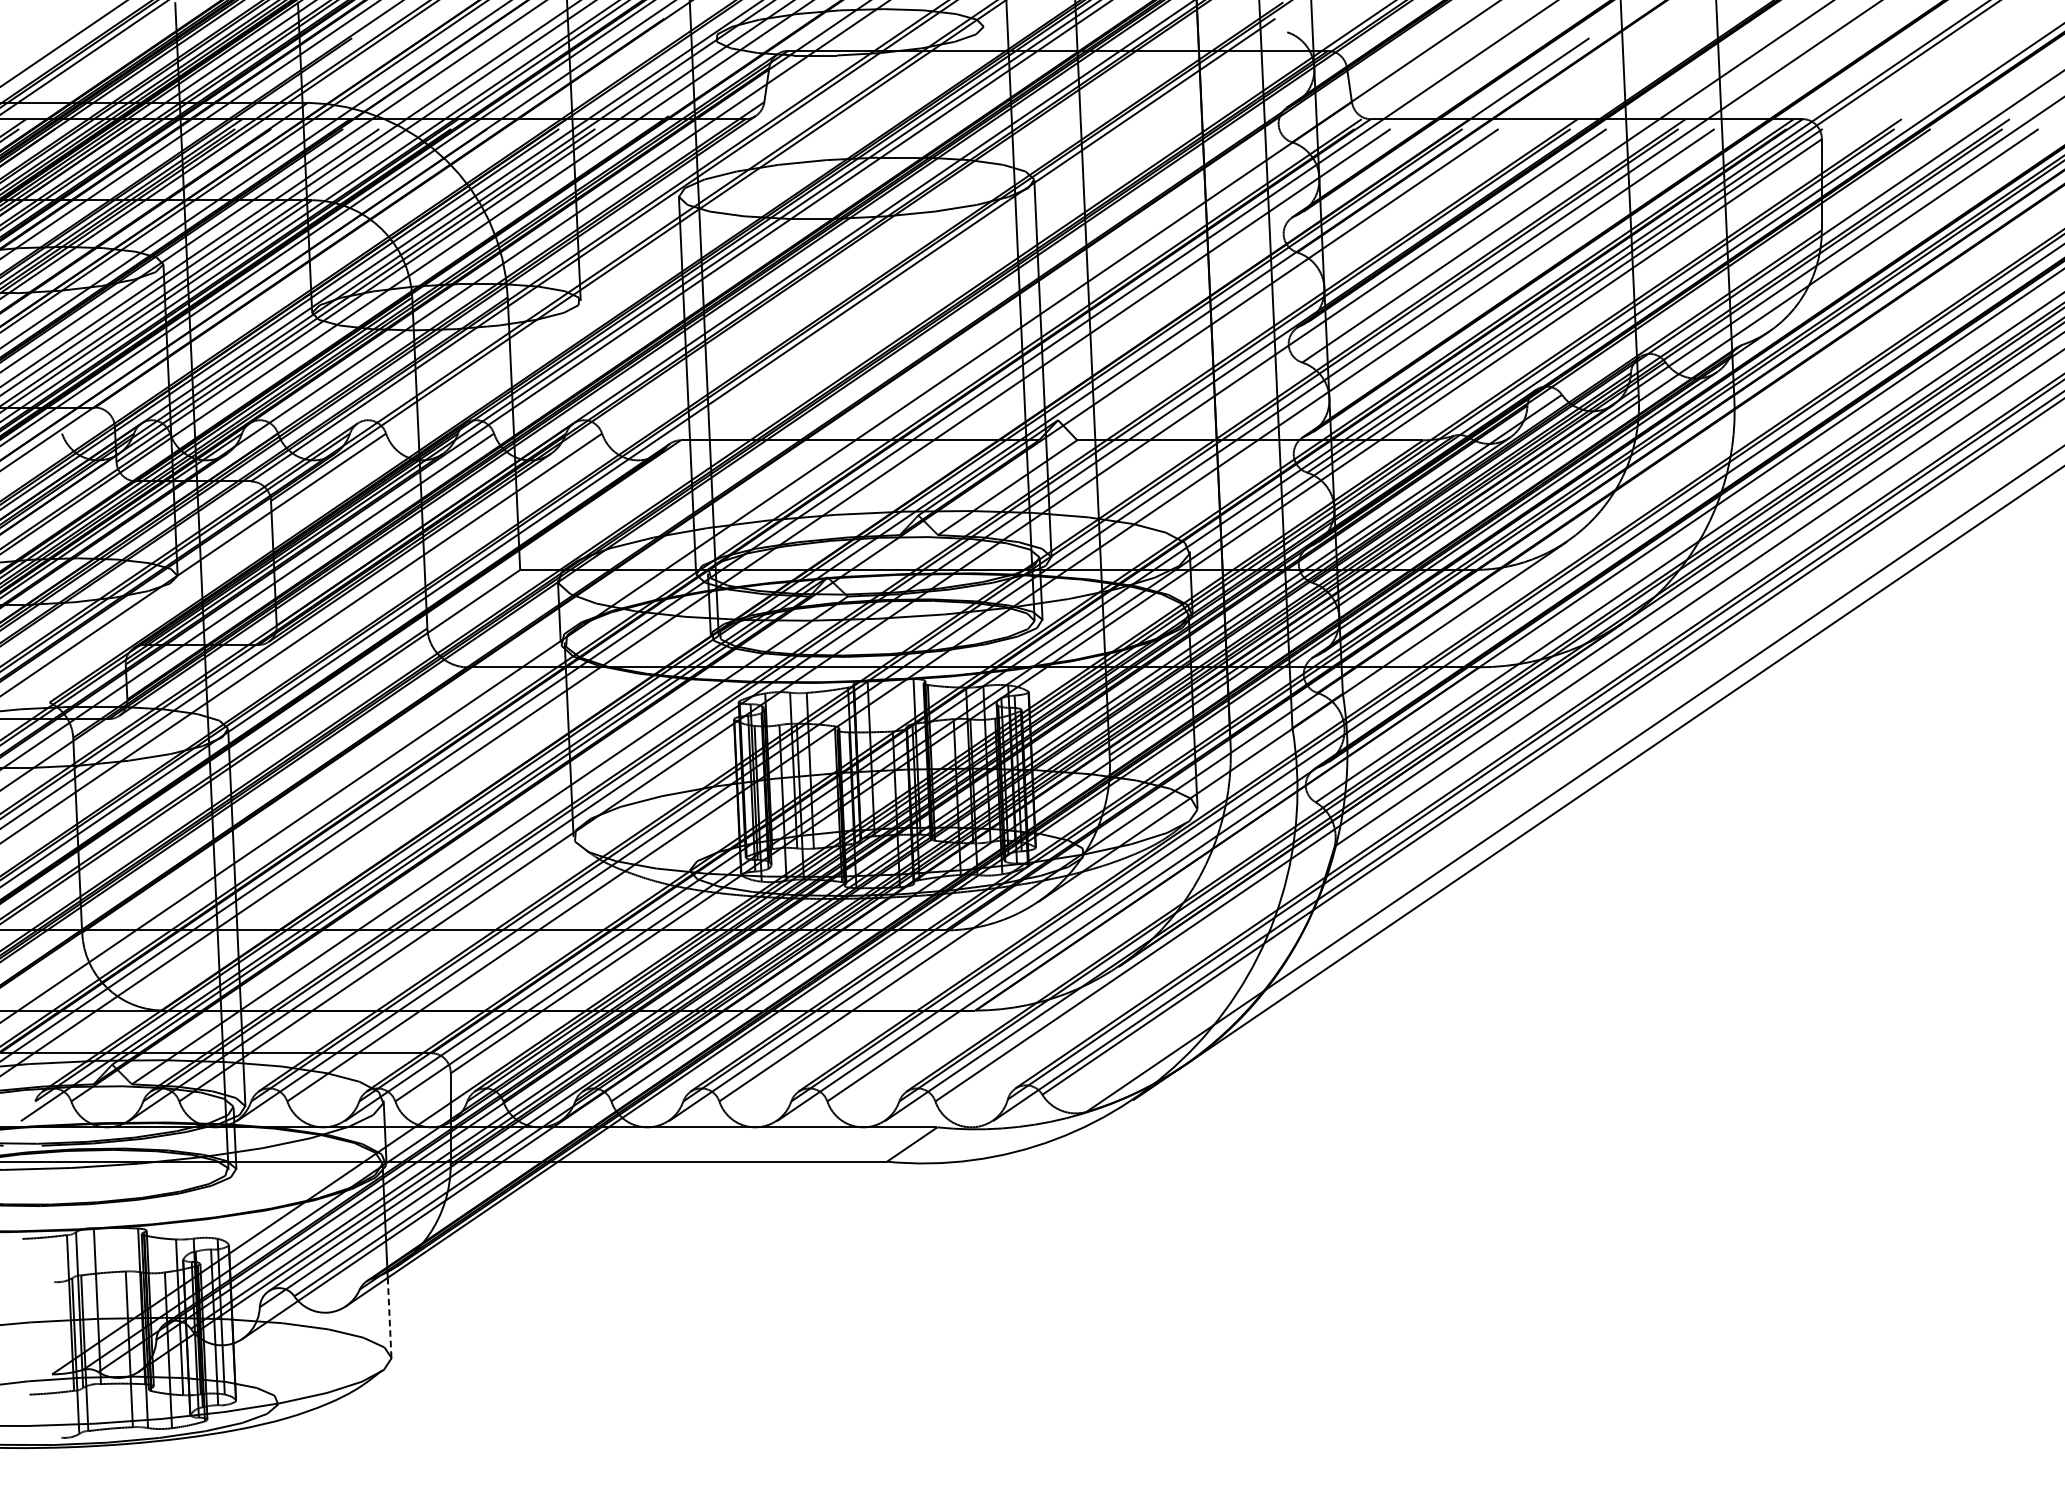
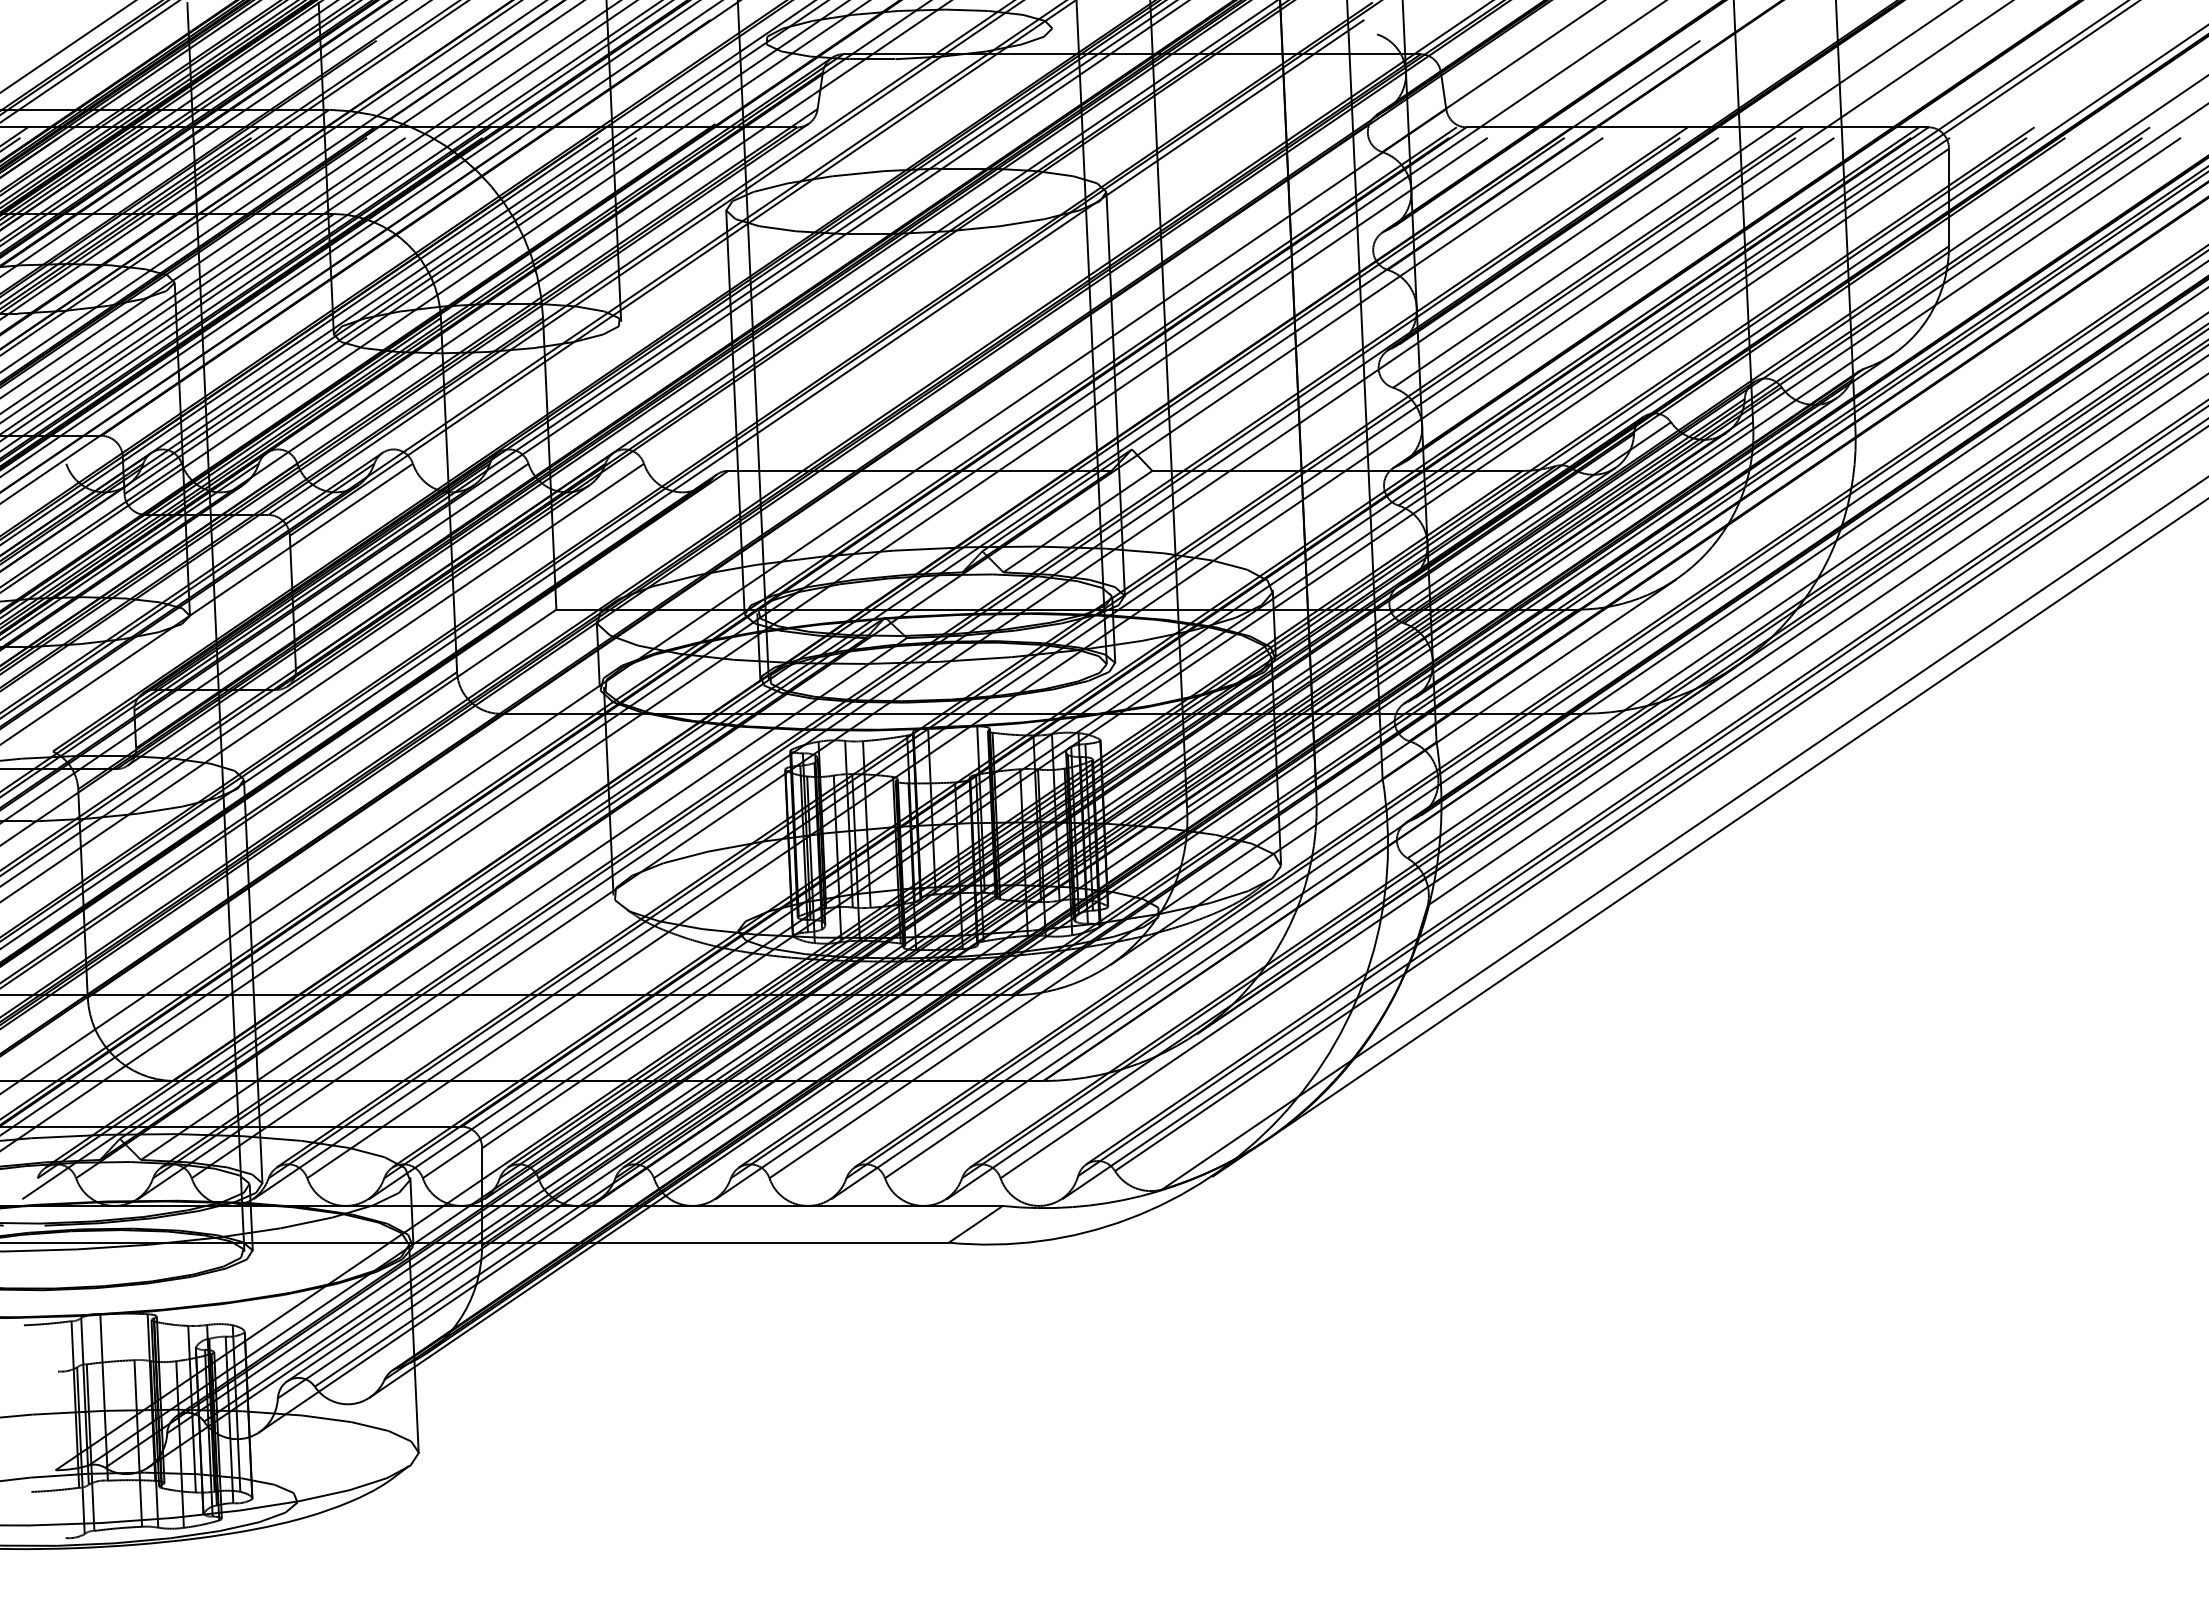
line: (389, 1317) -> (416, 1409), dashed -> solid

